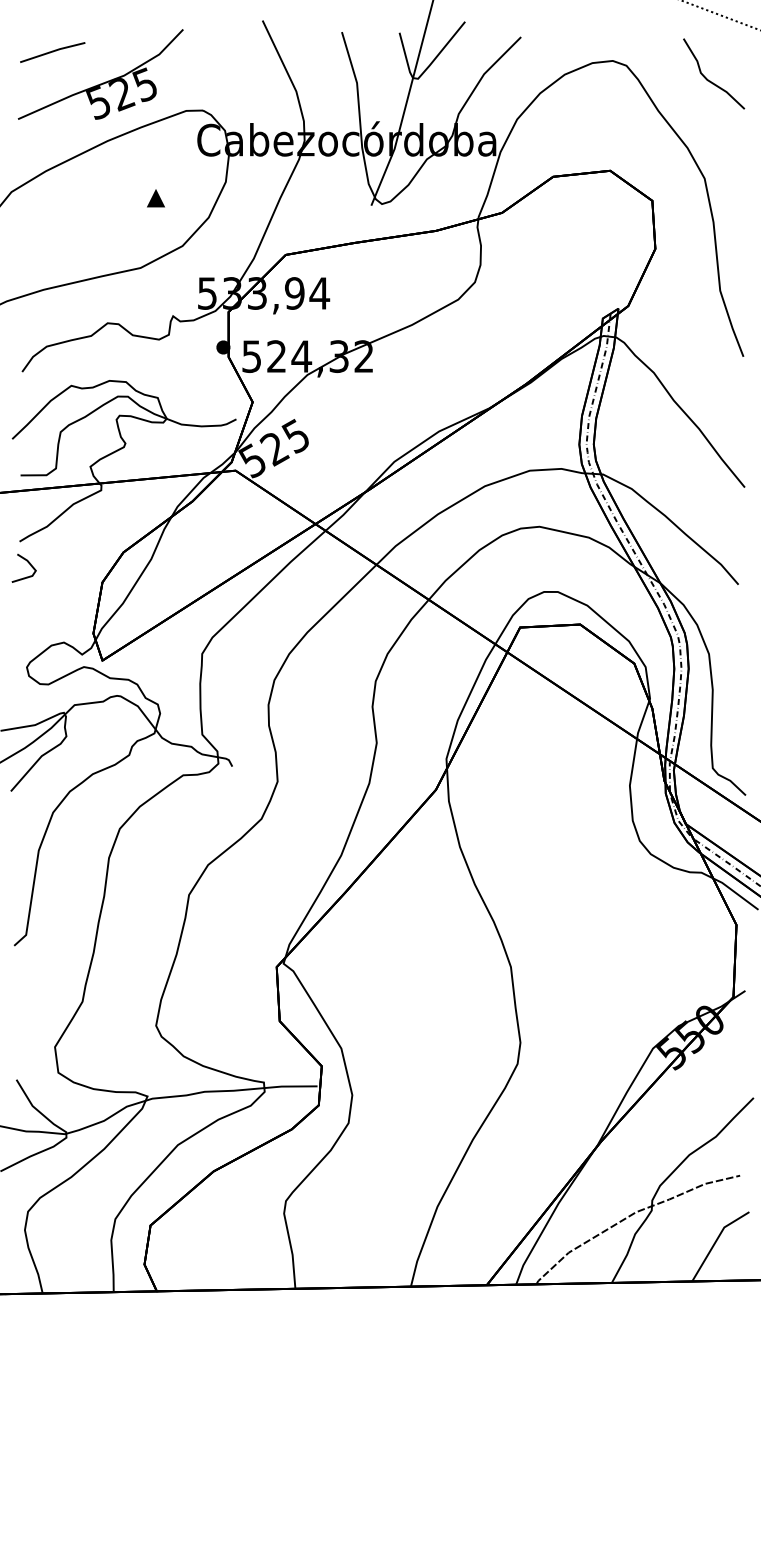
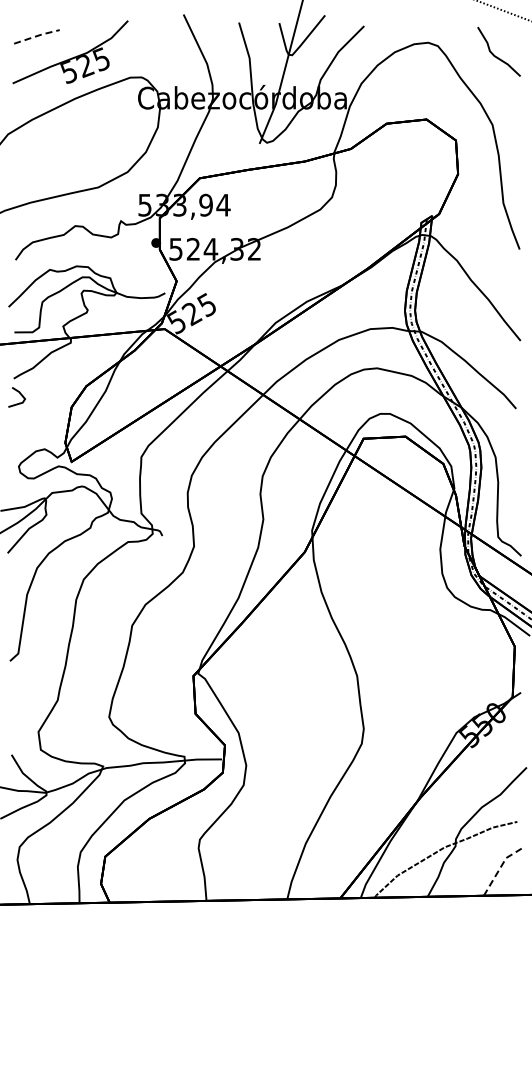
line: (53, 52) -> (37, 36), solid -> dashed
part: (156, 197) -> (109, 138), removed
line: (716, 1241) -> (500, 867), solid -> dashed

